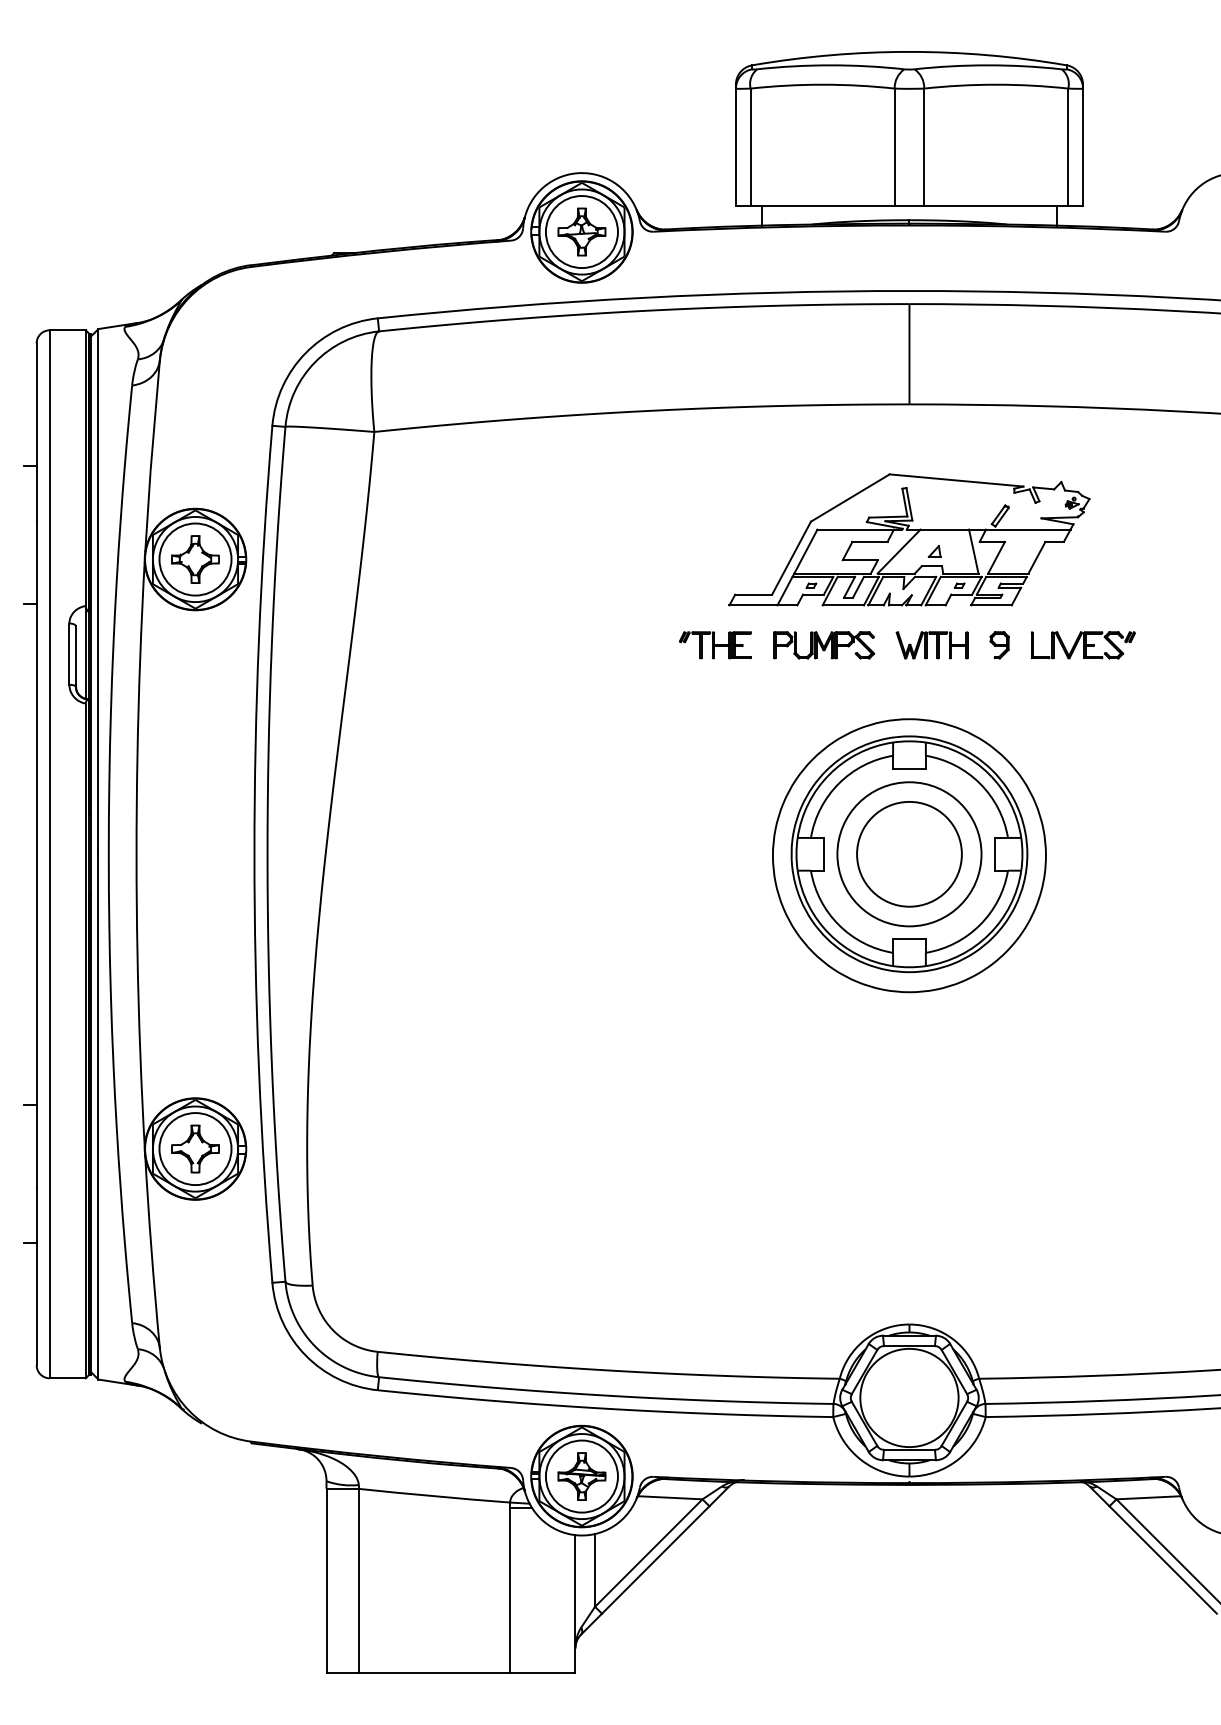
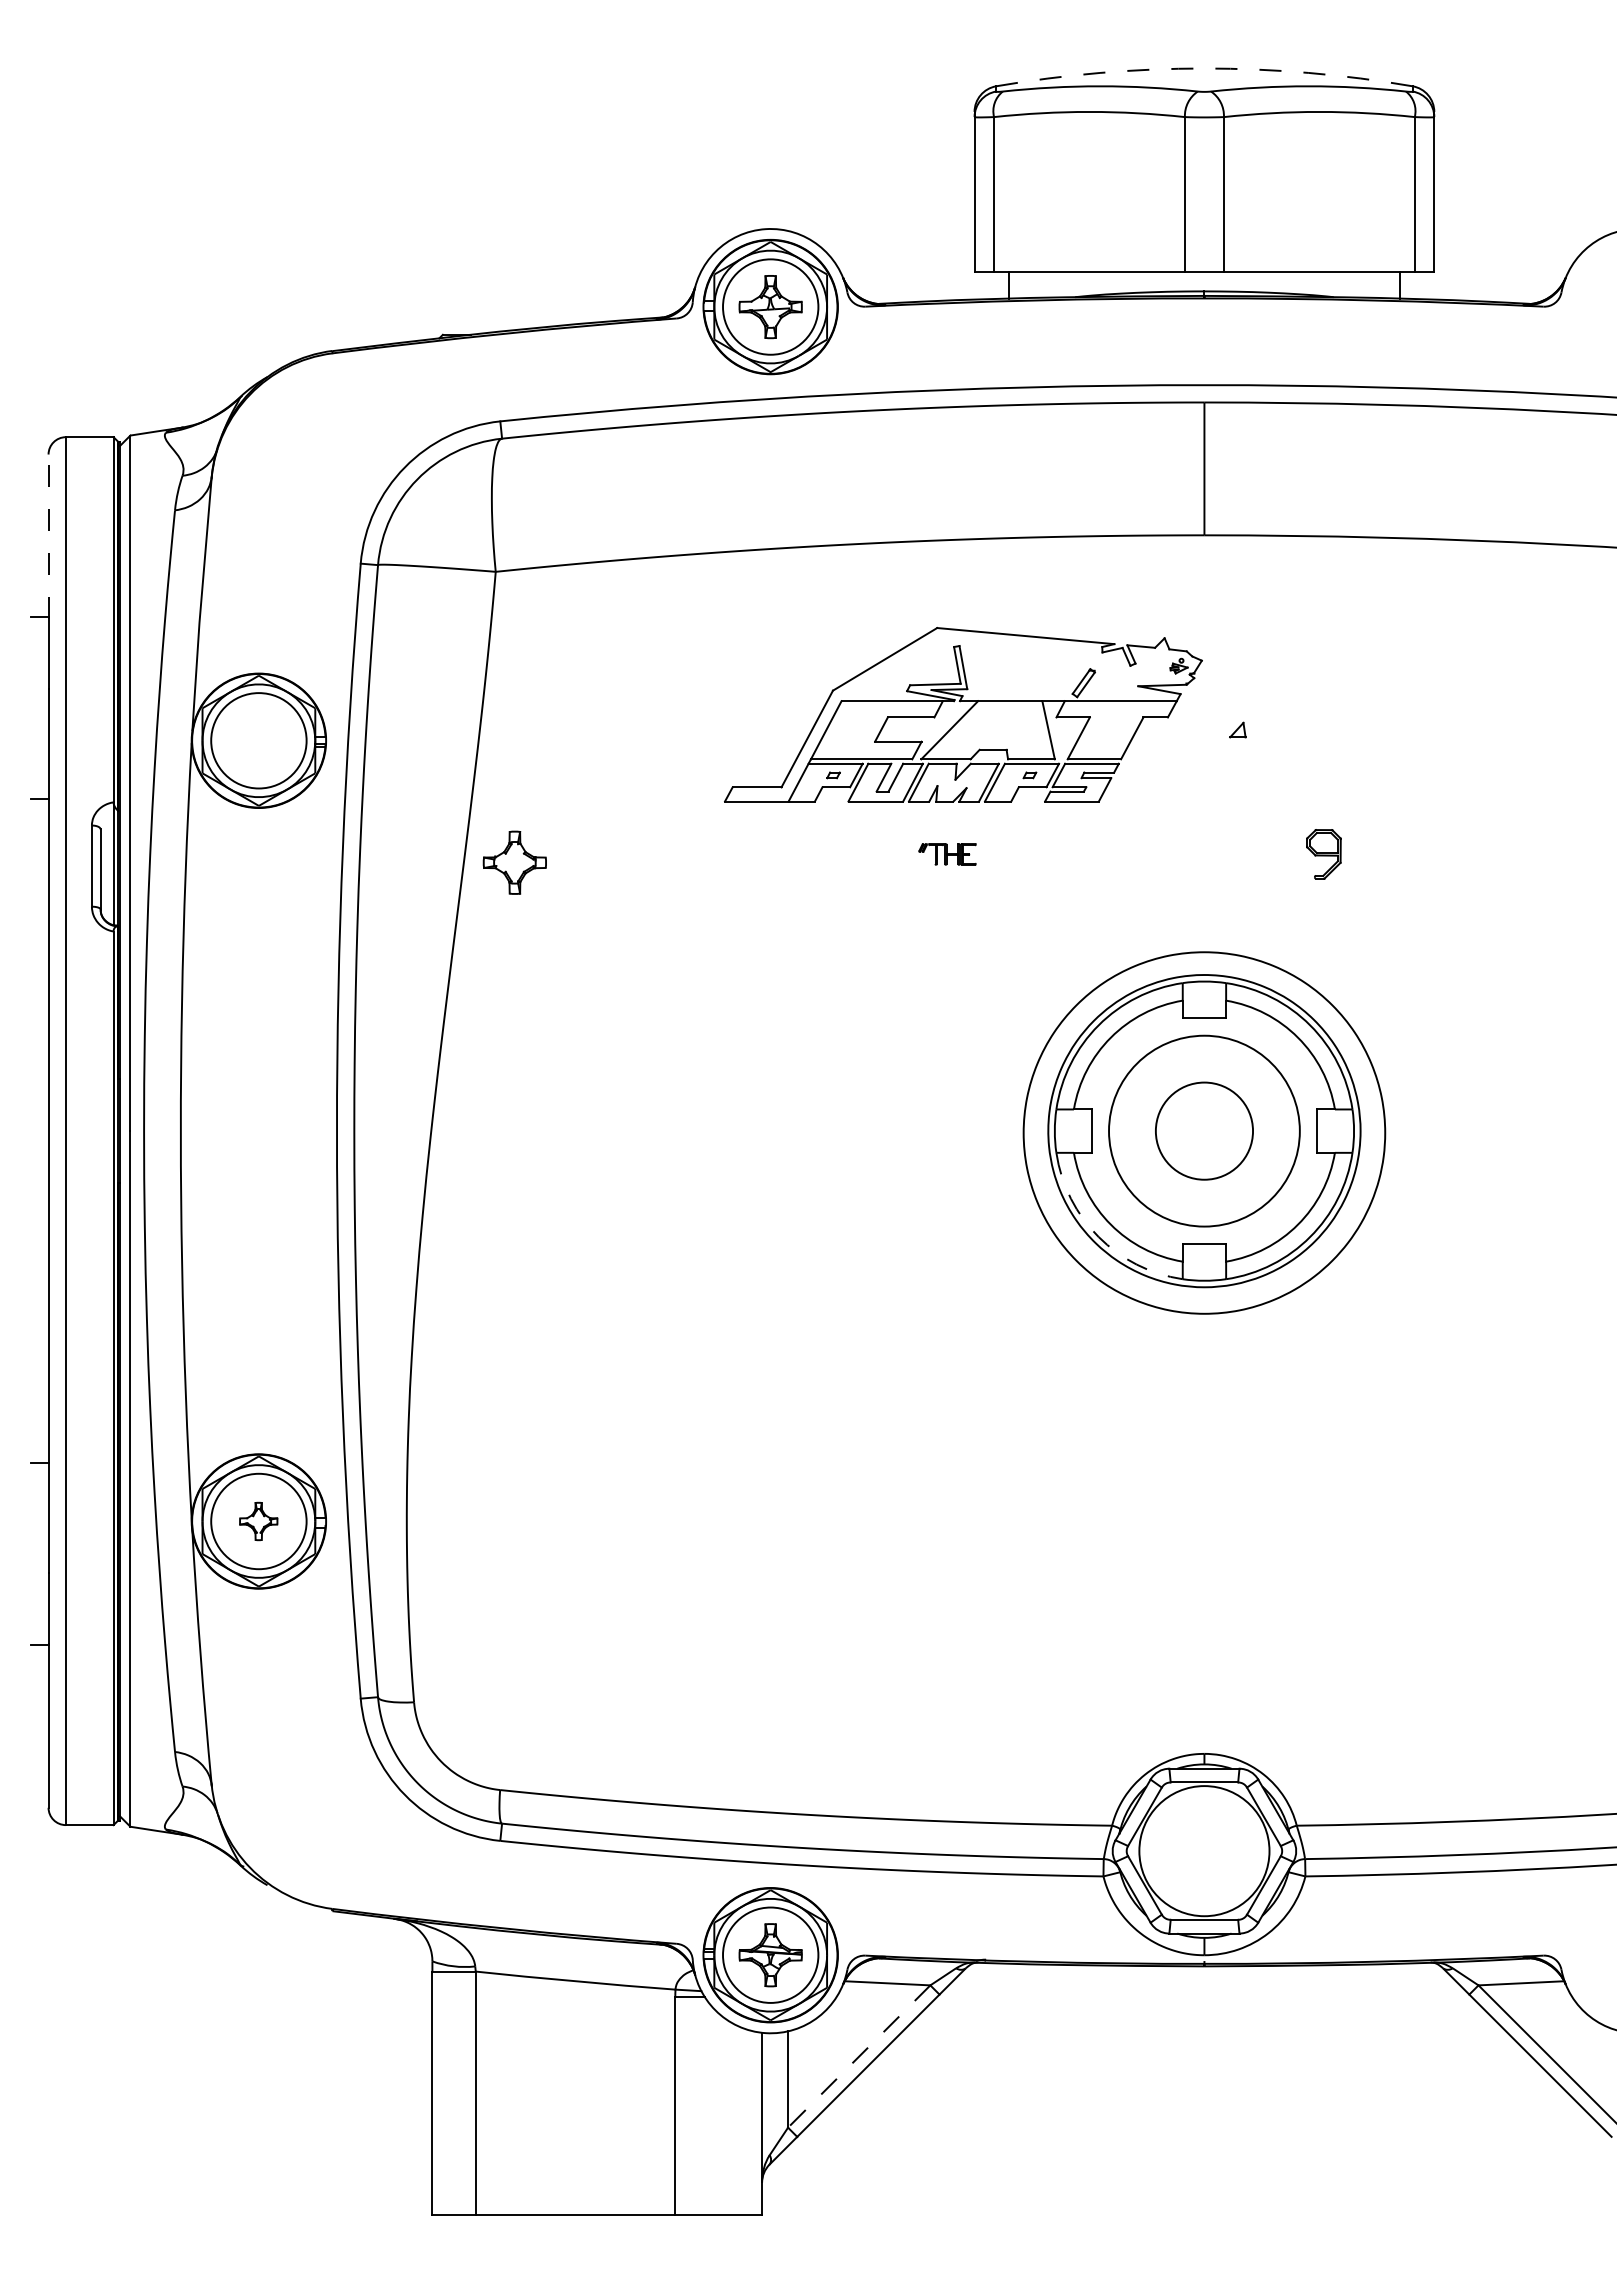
arc: (909, 51) -> (1204, 68), solid -> dashed
line: (36, 405) -> (48, 536), solid -> dashed
part: (909, 539) -> (963, 714), moved
part: (195, 559) -> (514, 862), moved
part: (715, 645) -> (947, 854), size x0.6
part: (824, 645) -> (1091, 854), removed
part: (932, 645) -> (1234, 854), removed
part: (999, 645) -> (1323, 854), size x1.4
part: (1083, 645) -> (1434, 854), removed
circle: (909, 853) -> (1204, 1130), size x0.7
arc: (829, 933) -> (1098, 1236), solid -> dashed
part: (195, 1149) -> (258, 1521), size x0.6
line: (649, 1553) -> (859, 2056), solid -> dashed

